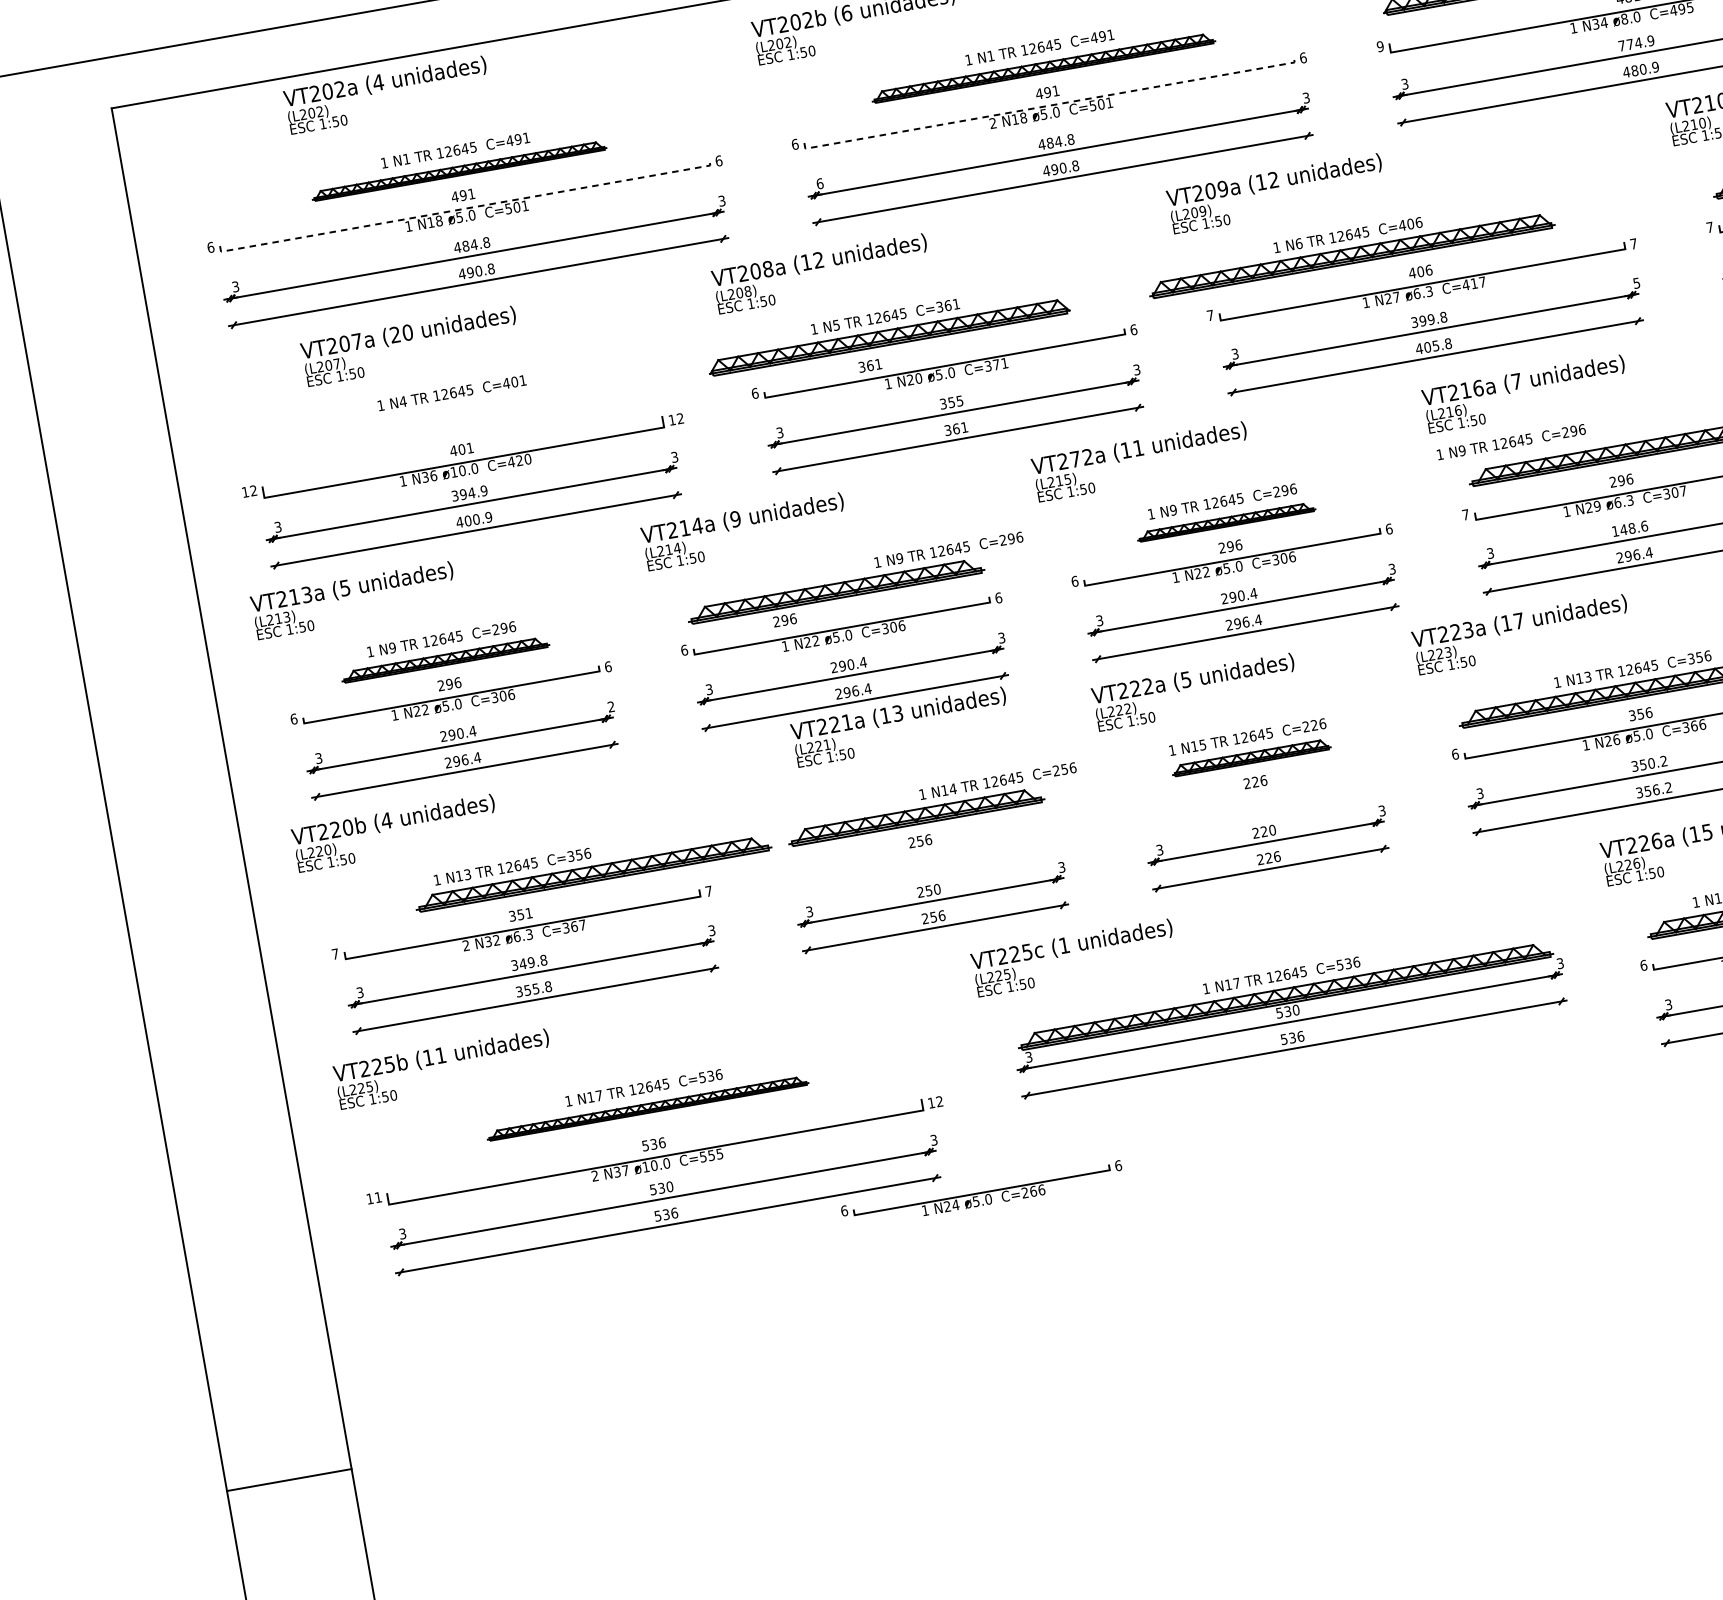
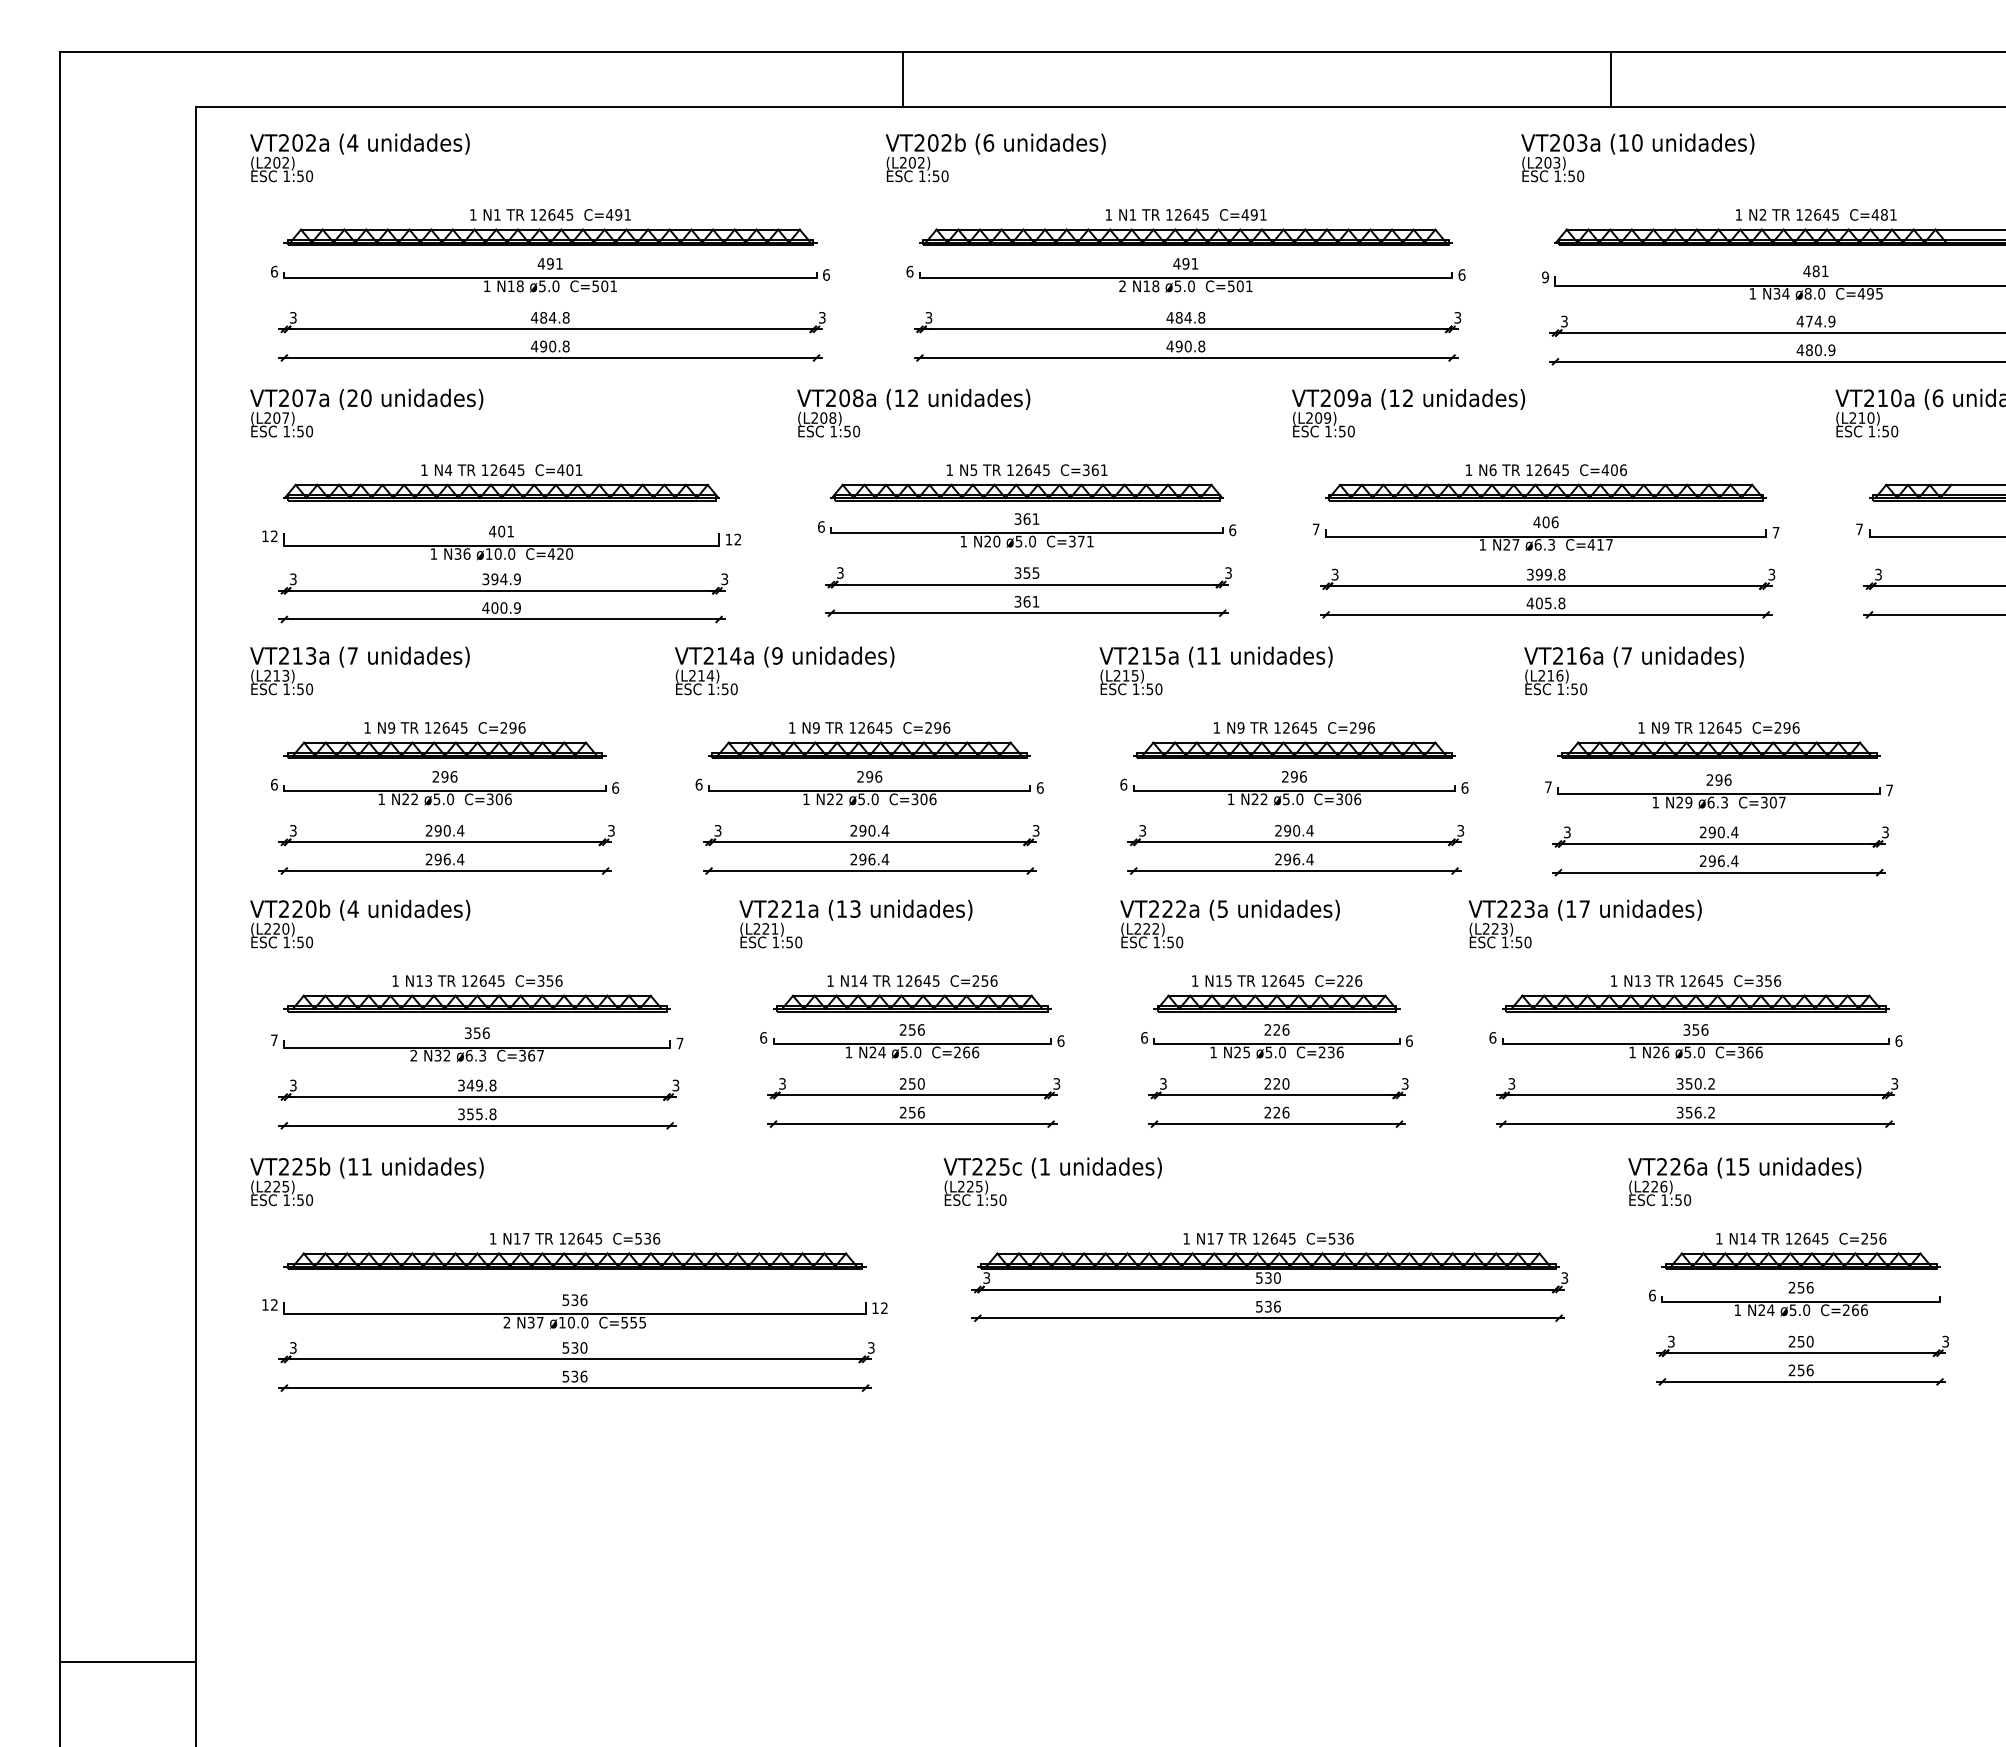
text: (1622, 45) -> (1800, 321), 774.9 -> 474.9
part: (1042, 67) -> (1185, 236), size x1.43
text: (386, 94) -> (359, 157), moved
line: (1050, 105) -> (1186, 278), dashed -> solid
part: (458, 170) -> (550, 236), size x1.67
text: (819, 183) -> (928, 317), 6 -> 3
line: (465, 208) -> (550, 278), dashed -> solid
part: (1349, 246) -> (1545, 482), moved
text: (1637, 282) -> (1772, 573), 5 -> 3
part: (886, 328) -> (1026, 482), moved
text: (410, 346) -> (366, 413), moved
text: (869, 365) -> (1026, 518), moved
part: (455, 413) -> (501, 492), added
text: (1510, 441) -> (1718, 727), moved
text: (1081, 457) -> (1153, 655), VT272a -> VT215a
part: (1226, 521) -> (1294, 749), size x1.67
text: (1629, 528) -> (1718, 832), 148.6 -> 290.4
text: (948, 549) -> (869, 727), moved
text: (344, 587) -> (352, 655), (5 -> (7
text: (784, 620) -> (869, 776), moved
part: (444, 659) -> (444, 749), size x1.43
text: (611, 706) -> (611, 830), 2 -> 3
text: (900, 726) -> (855, 923), moved
part: (1250, 757) -> (1276, 1003), size x1.43
text: (997, 780) -> (912, 980), moved
part: (1257, 796) -> (1276, 1045), added
part: (592, 873) -> (476, 1003), moved
text: (528, 913) -> (485, 1033), 351 -> 356
part: (647, 1107) -> (574, 1260), size x1.67
part: (982, 1193) -> (912, 1045), moved
text: (378, 1197) -> (274, 1304), 11 -> 12
line: (288, 1480) -> (127, 1662), moved

